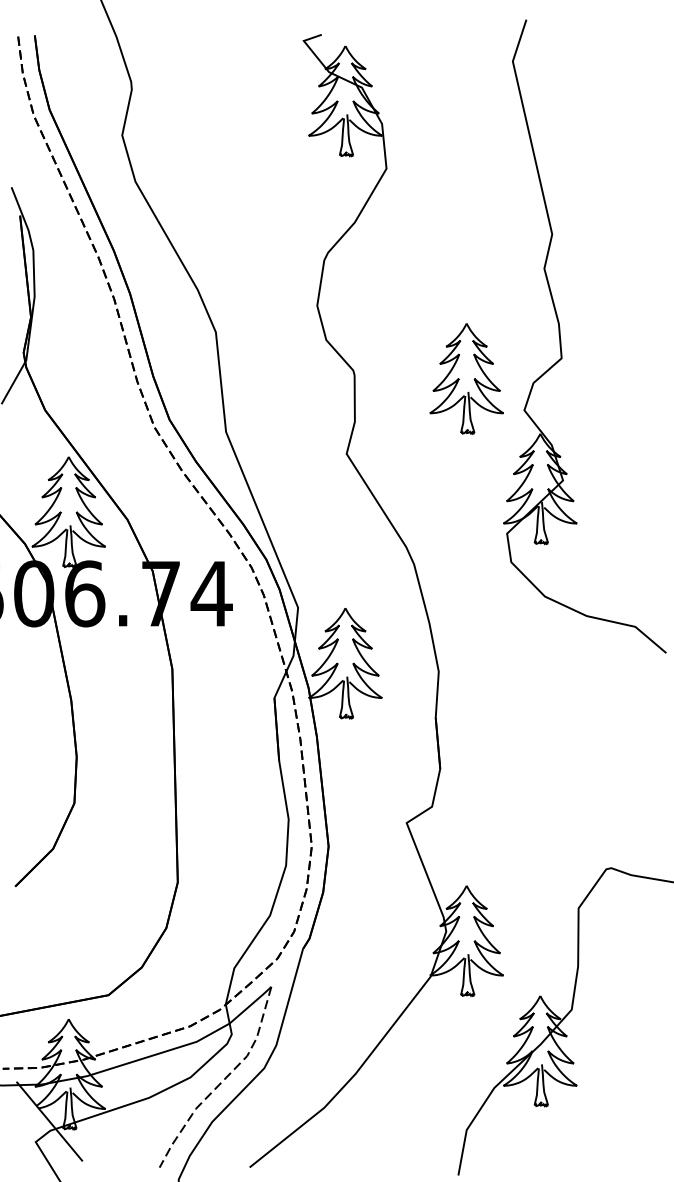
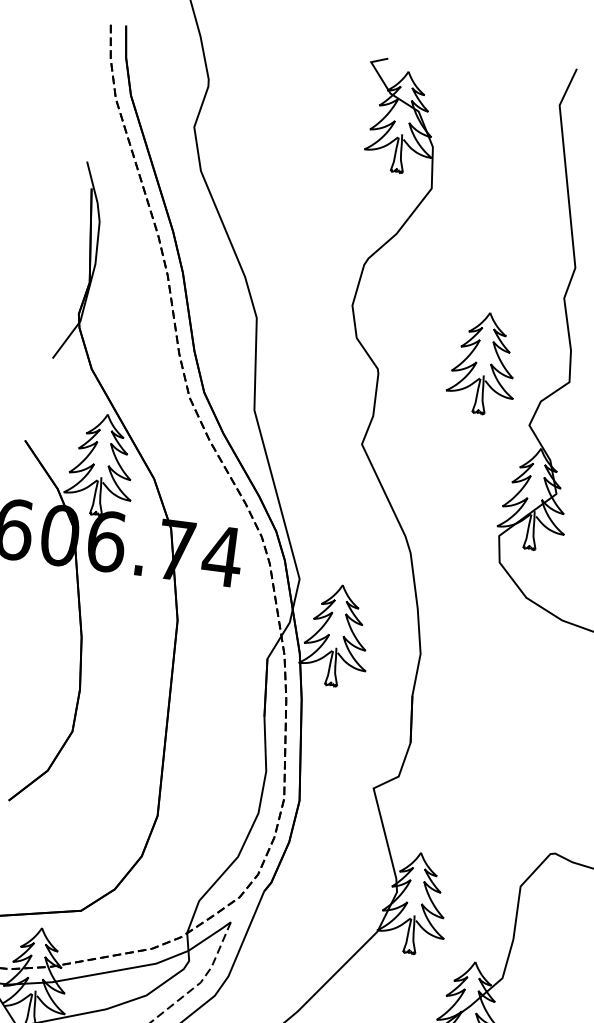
part: (466, 378) -> (483, 362), moved

